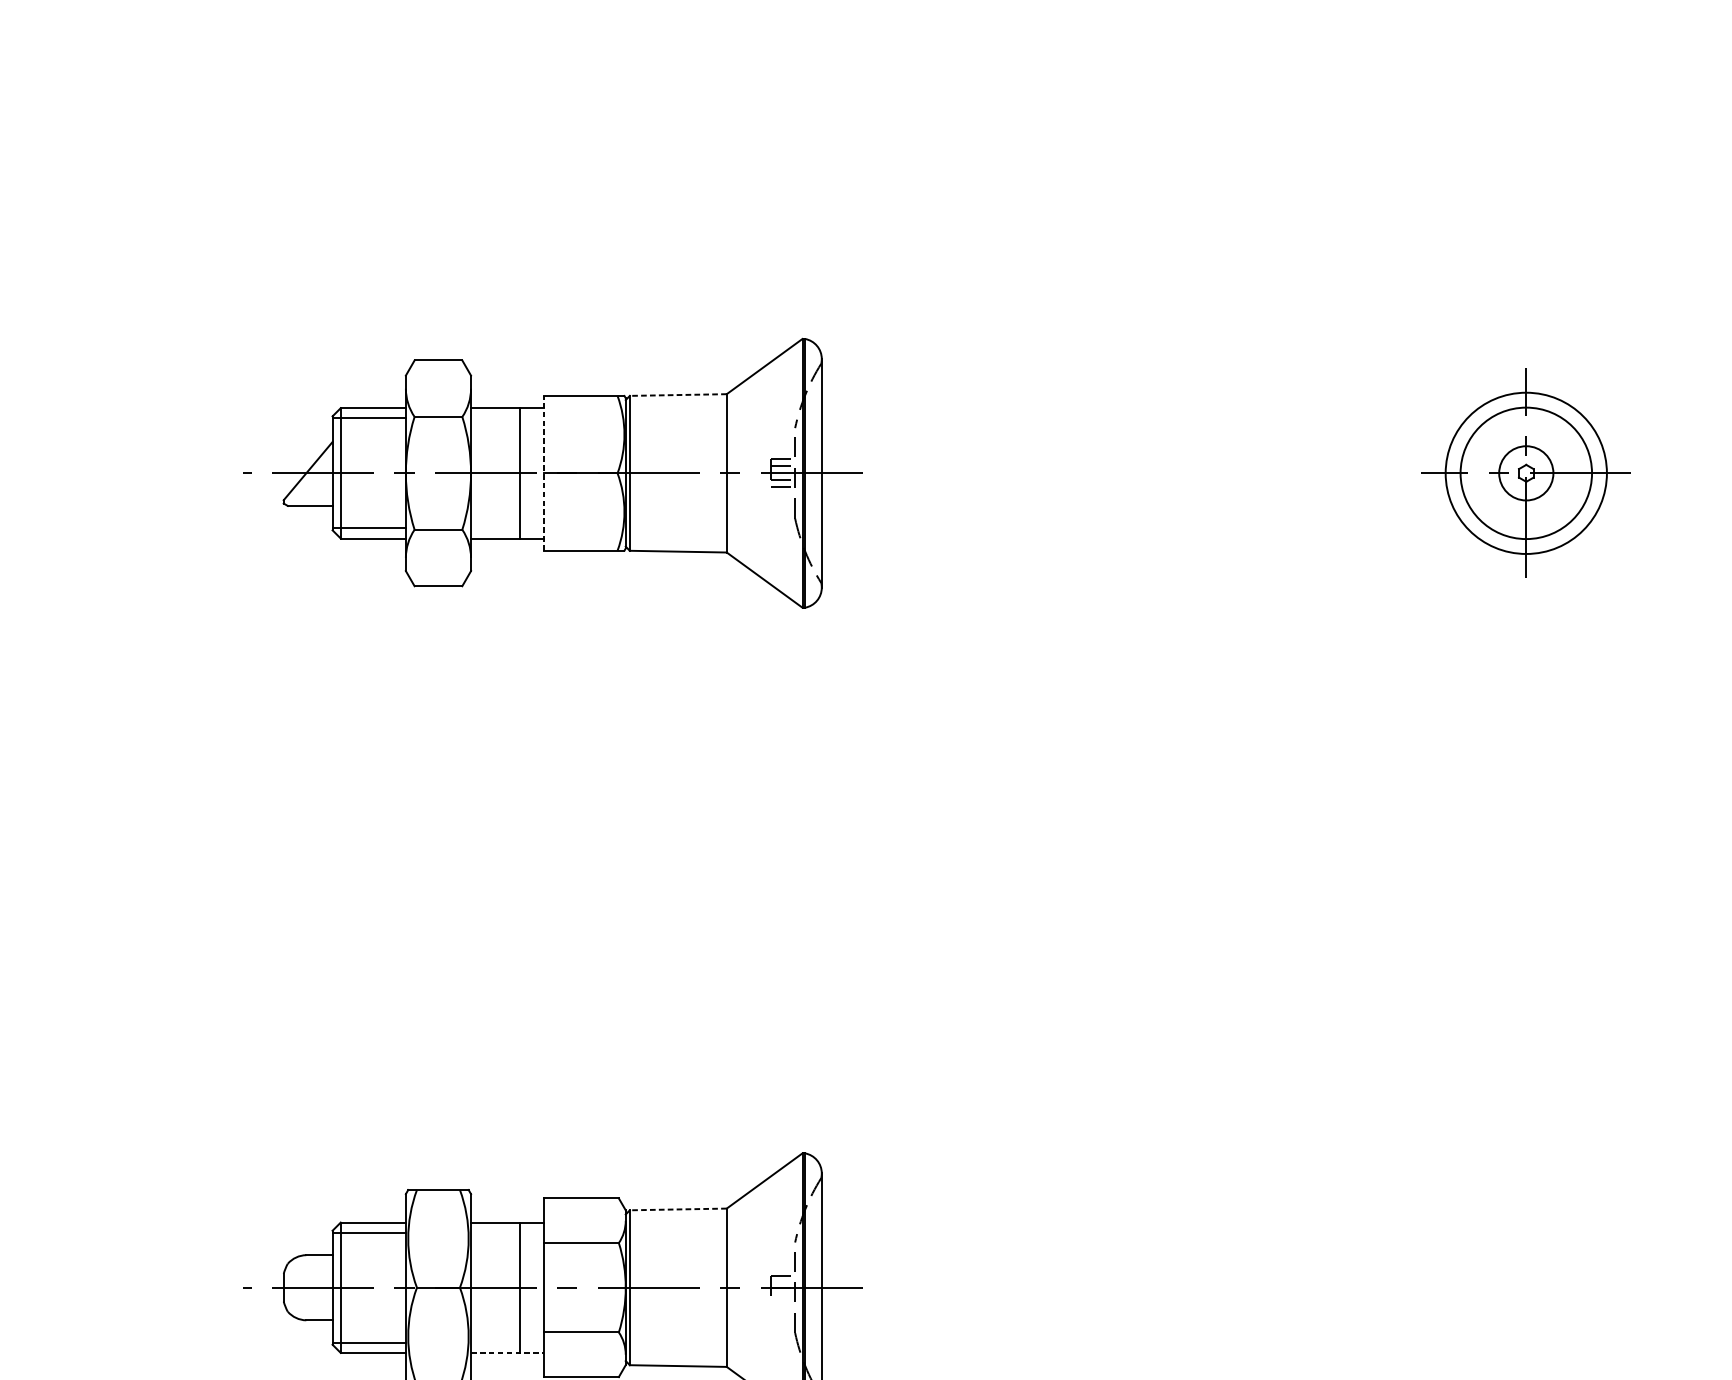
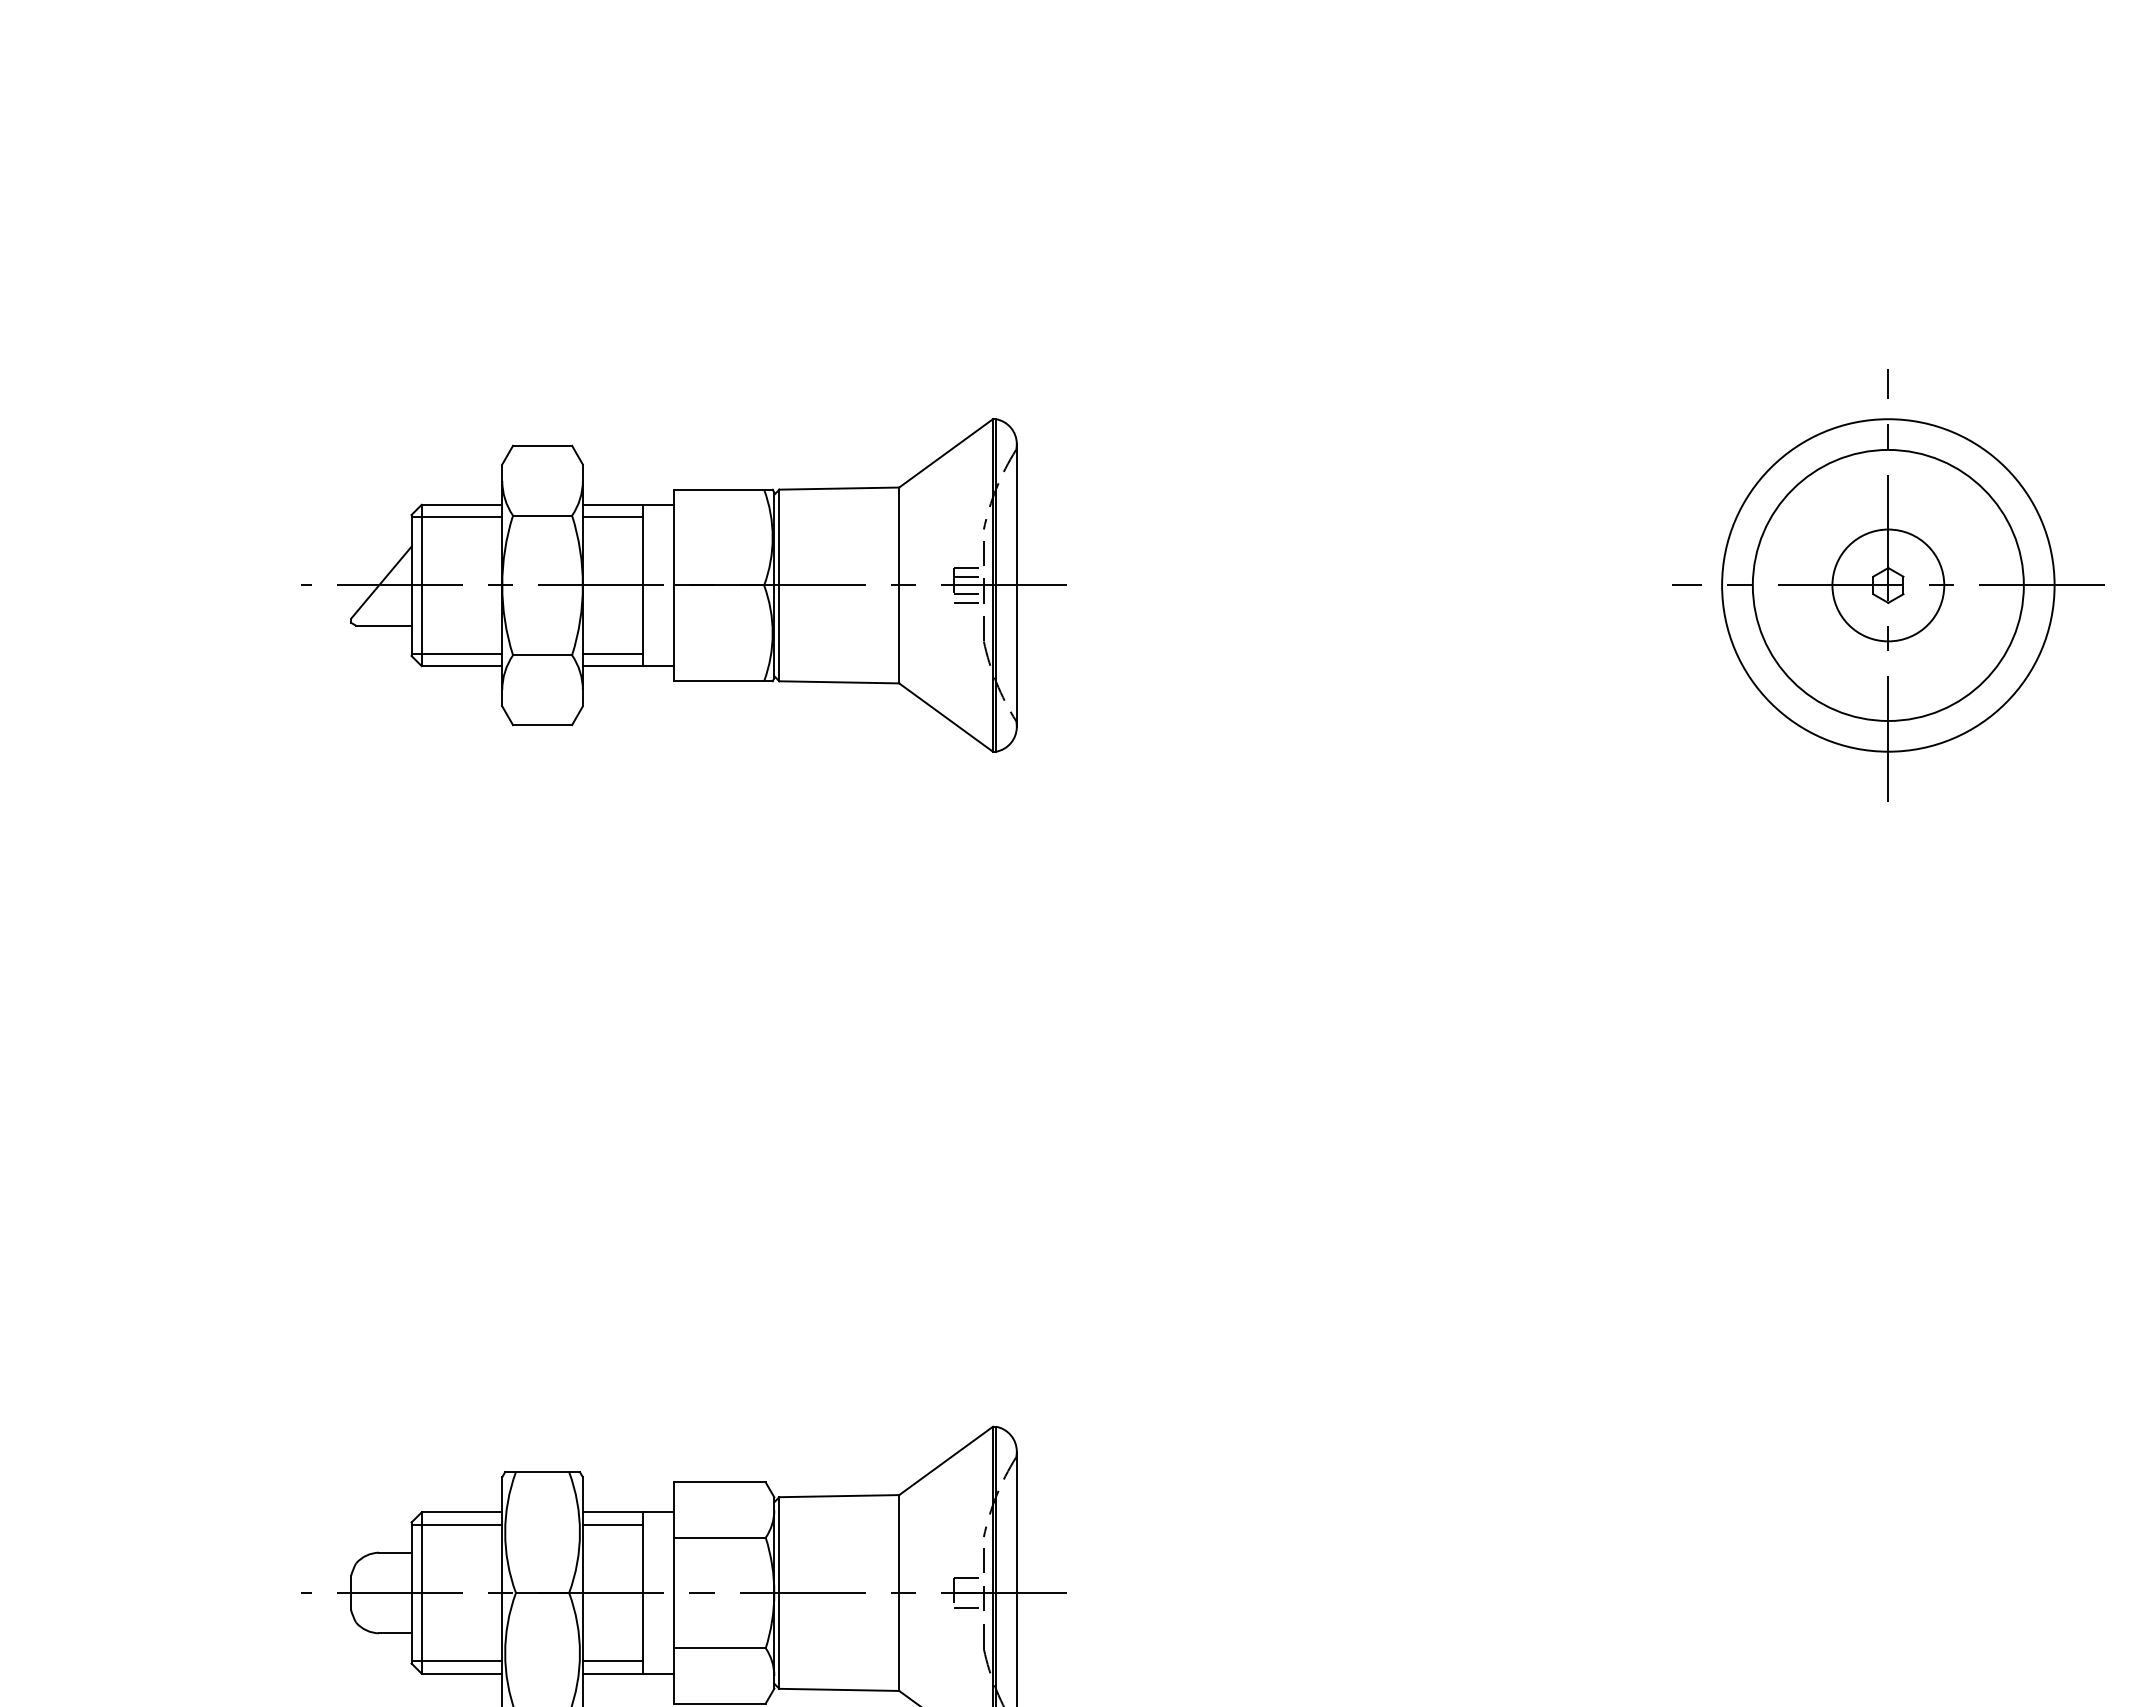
line: (678, 394) -> (839, 488), dashed -> solid
line: (494, 418) -> (612, 517), added
line: (544, 473) -> (673, 585), dashed -> solid
part: (1526, 473) -> (1888, 585), size x1.67
line: (494, 528) -> (612, 653), added
line: (678, 1209) -> (839, 1496), dashed -> solid
line: (494, 1232) -> (612, 1524), added
line: (782, 1300) -> (968, 1608), added
line: (494, 1343) -> (612, 1661), added
line: (507, 1352) -> (628, 1673), dashed -> solid

